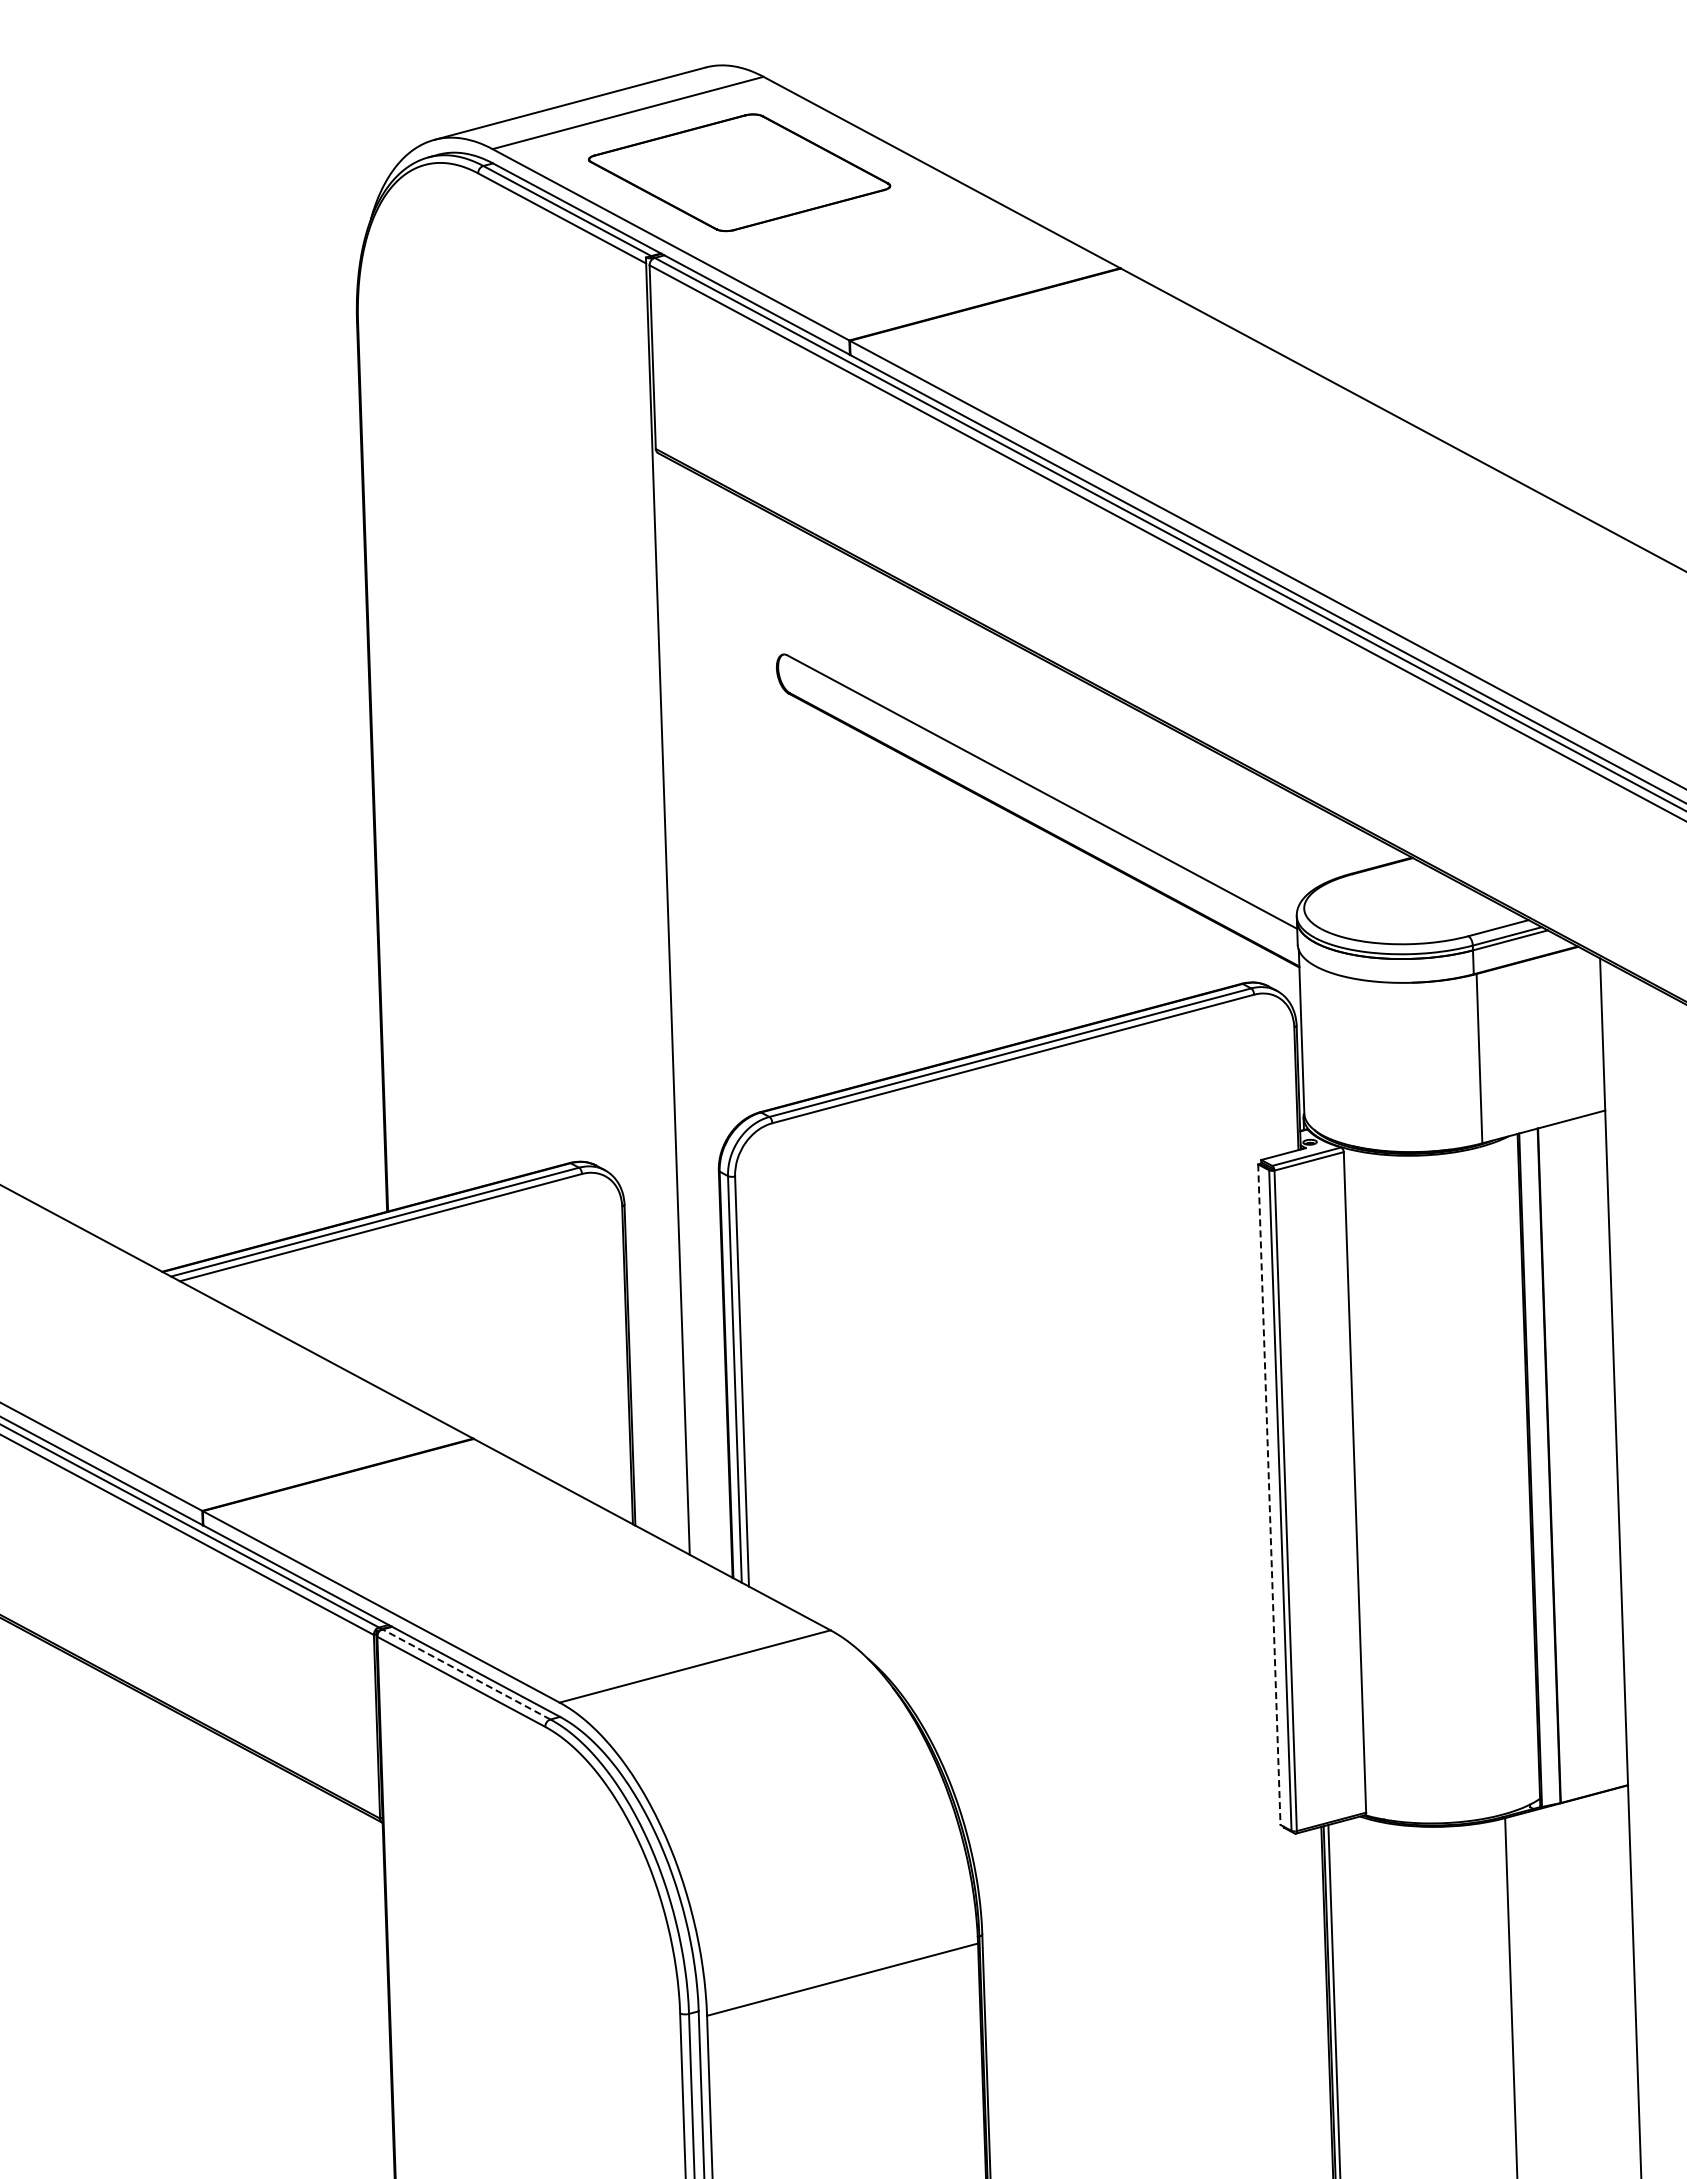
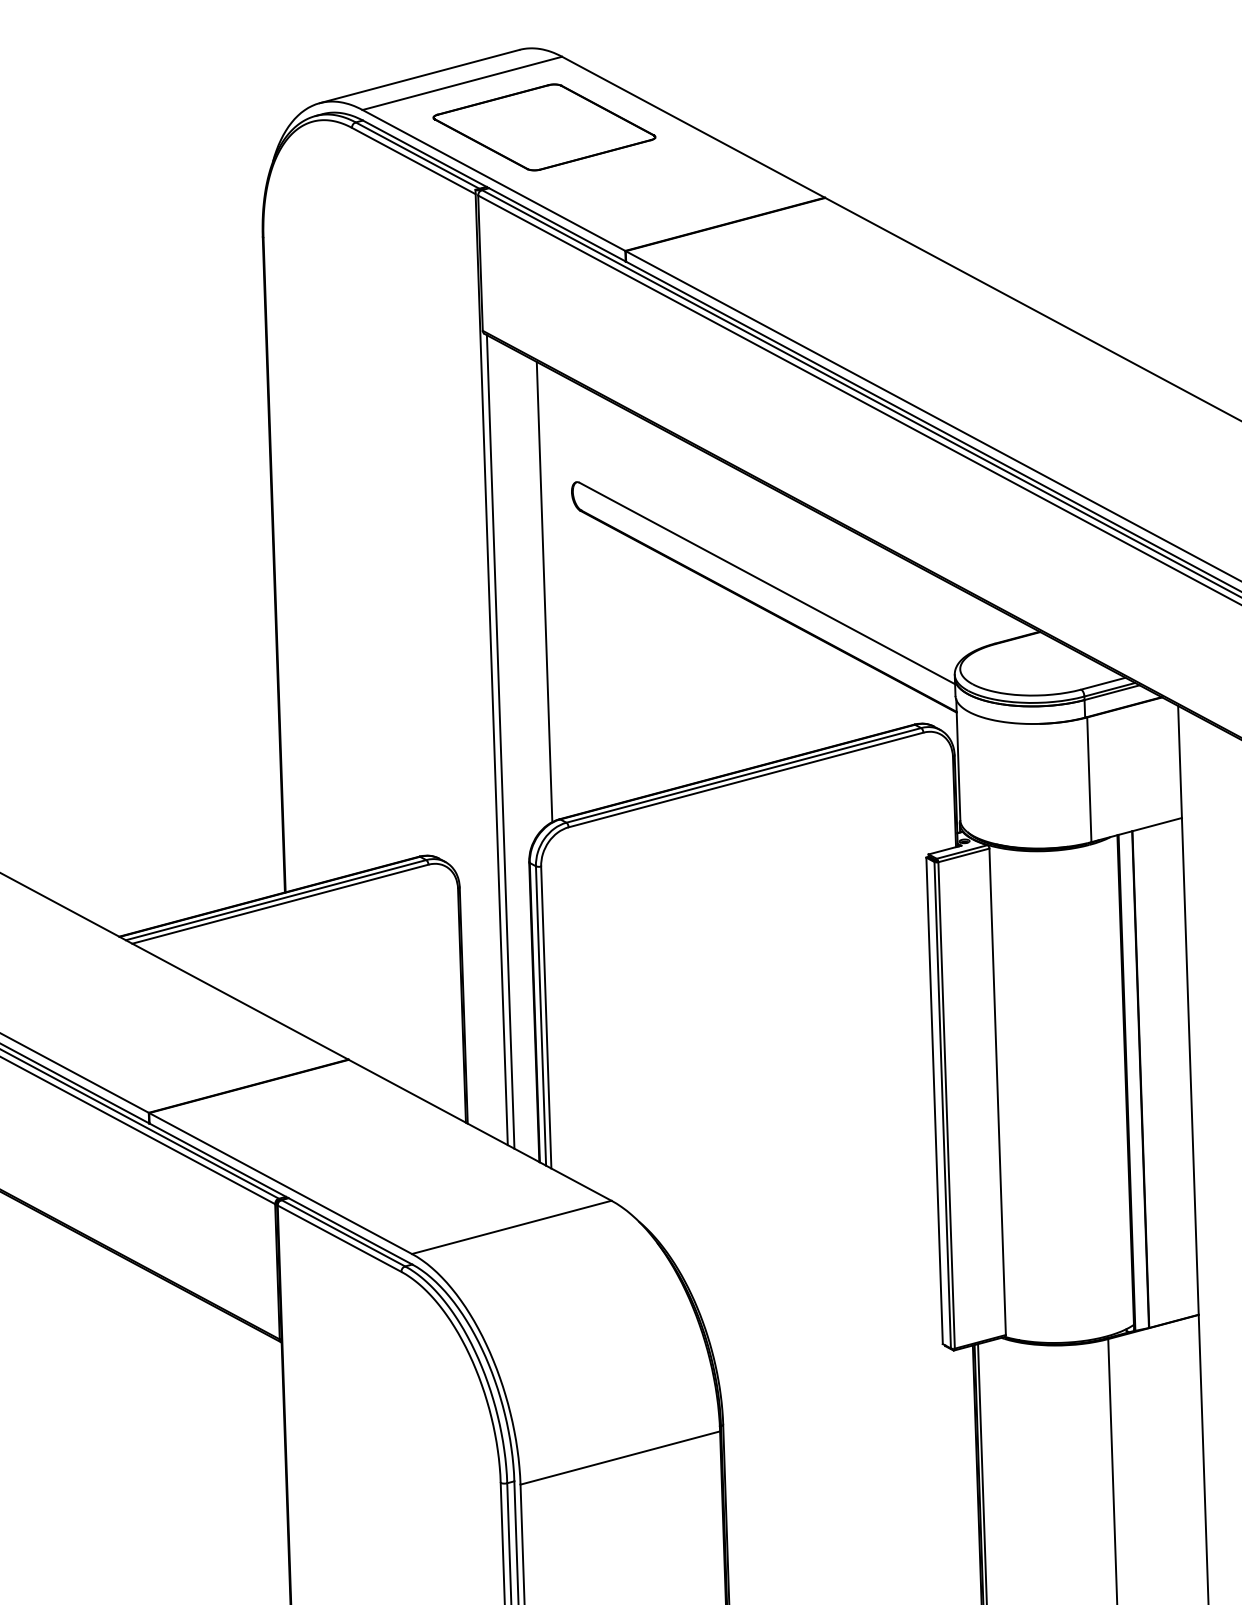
line: (739, 803) -> (544, 591), added
line: (679, 1006) -> (500, 741), added
line: (1269, 1495) -> (934, 1101), dashed -> solid
line: (466, 1674) -> (343, 1233), dashed -> solid

